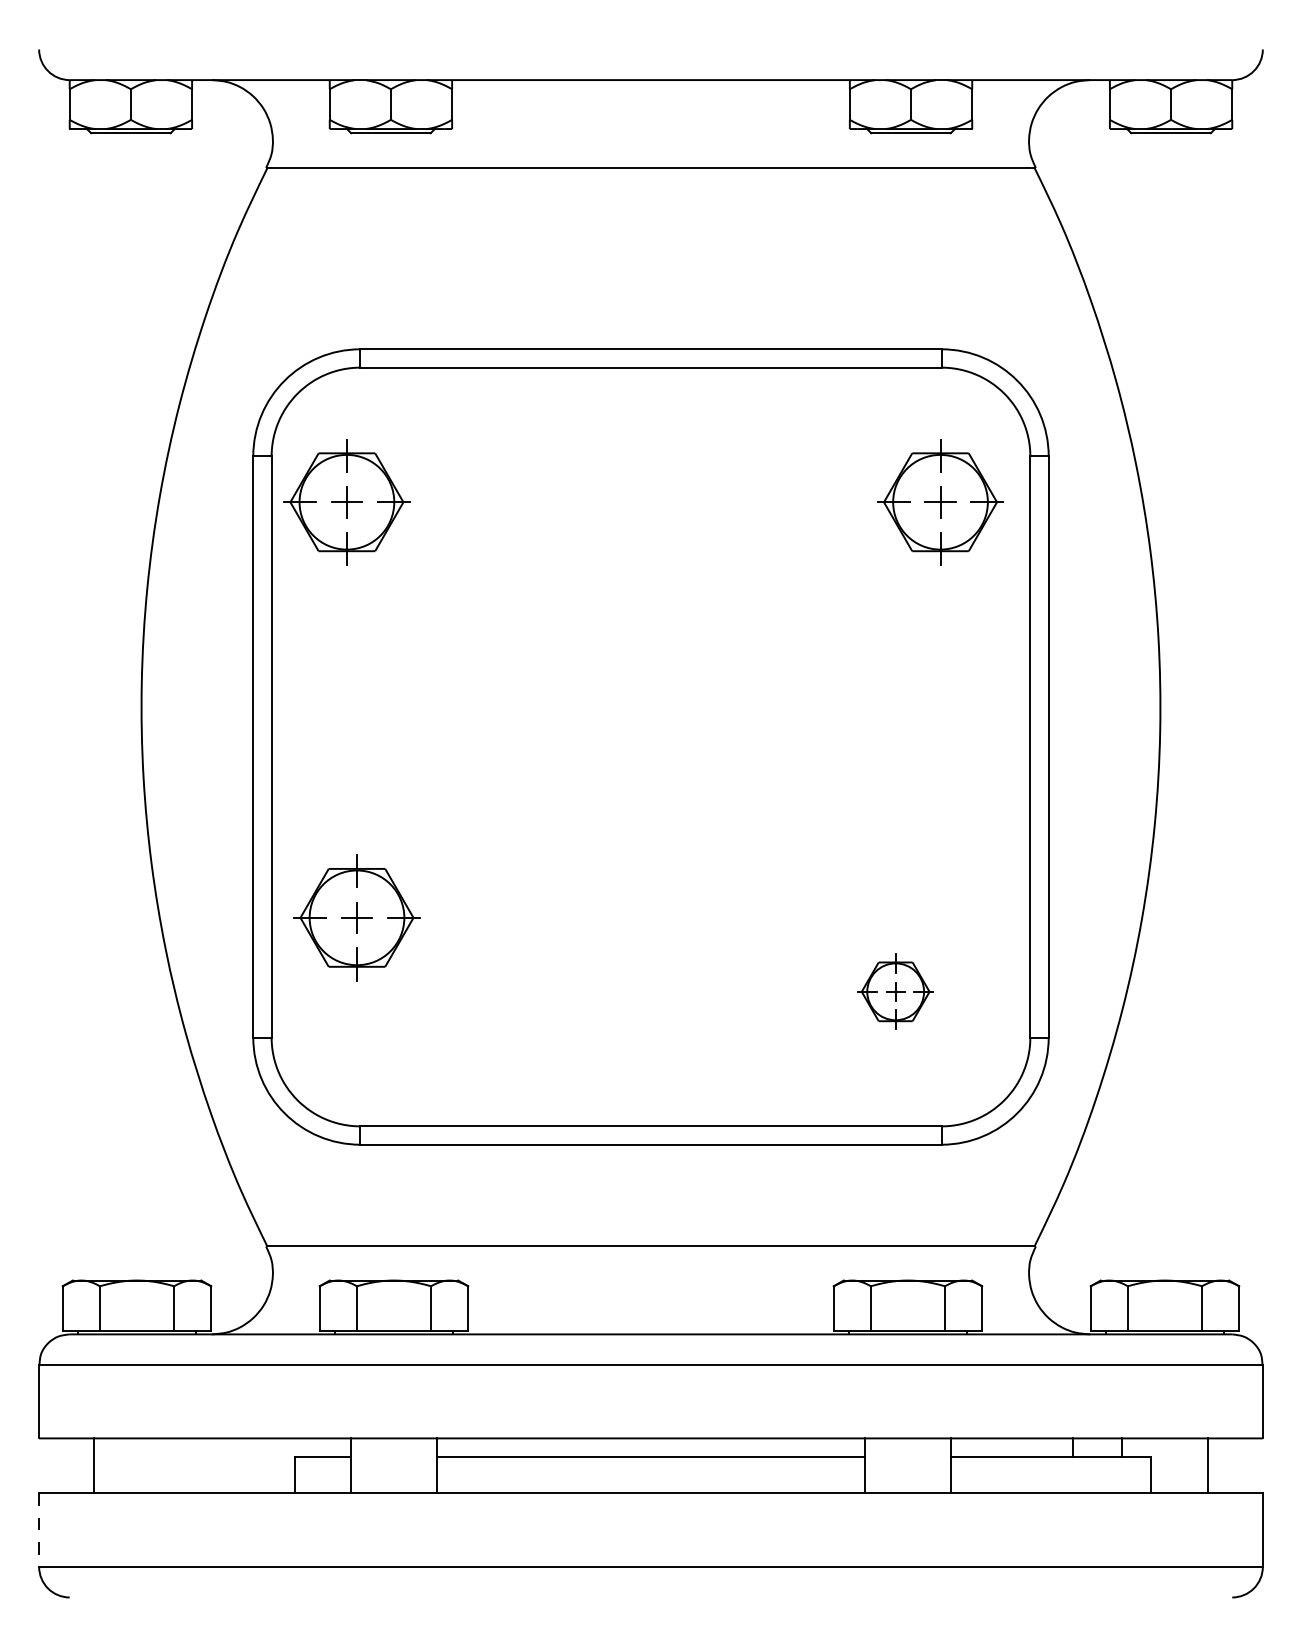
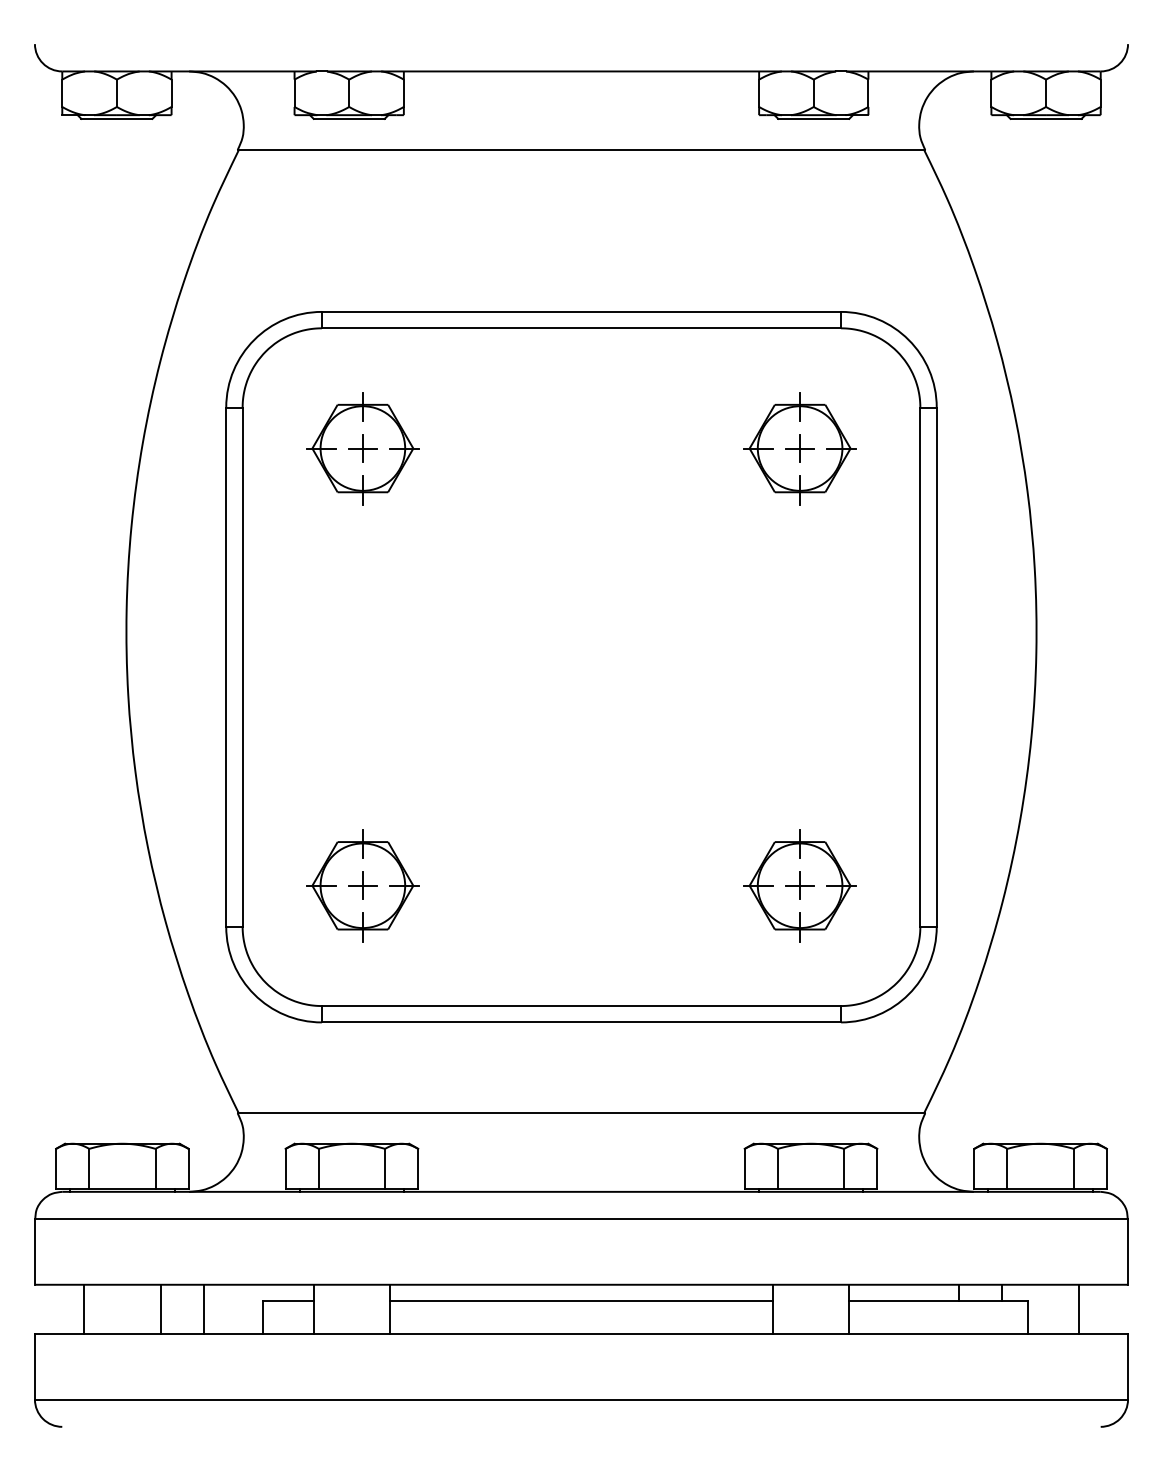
part: (346, 502) -> (362, 448), moved
part: (939, 502) -> (799, 448), moved
part: (356, 917) -> (362, 885), moved
part: (895, 991) -> (799, 885), size x1.67
line: (179, 1464) -> (160, 1308), added
line: (228, 1464) -> (204, 1308), added
line: (38, 1529) -> (34, 1366), dashed -> solid

